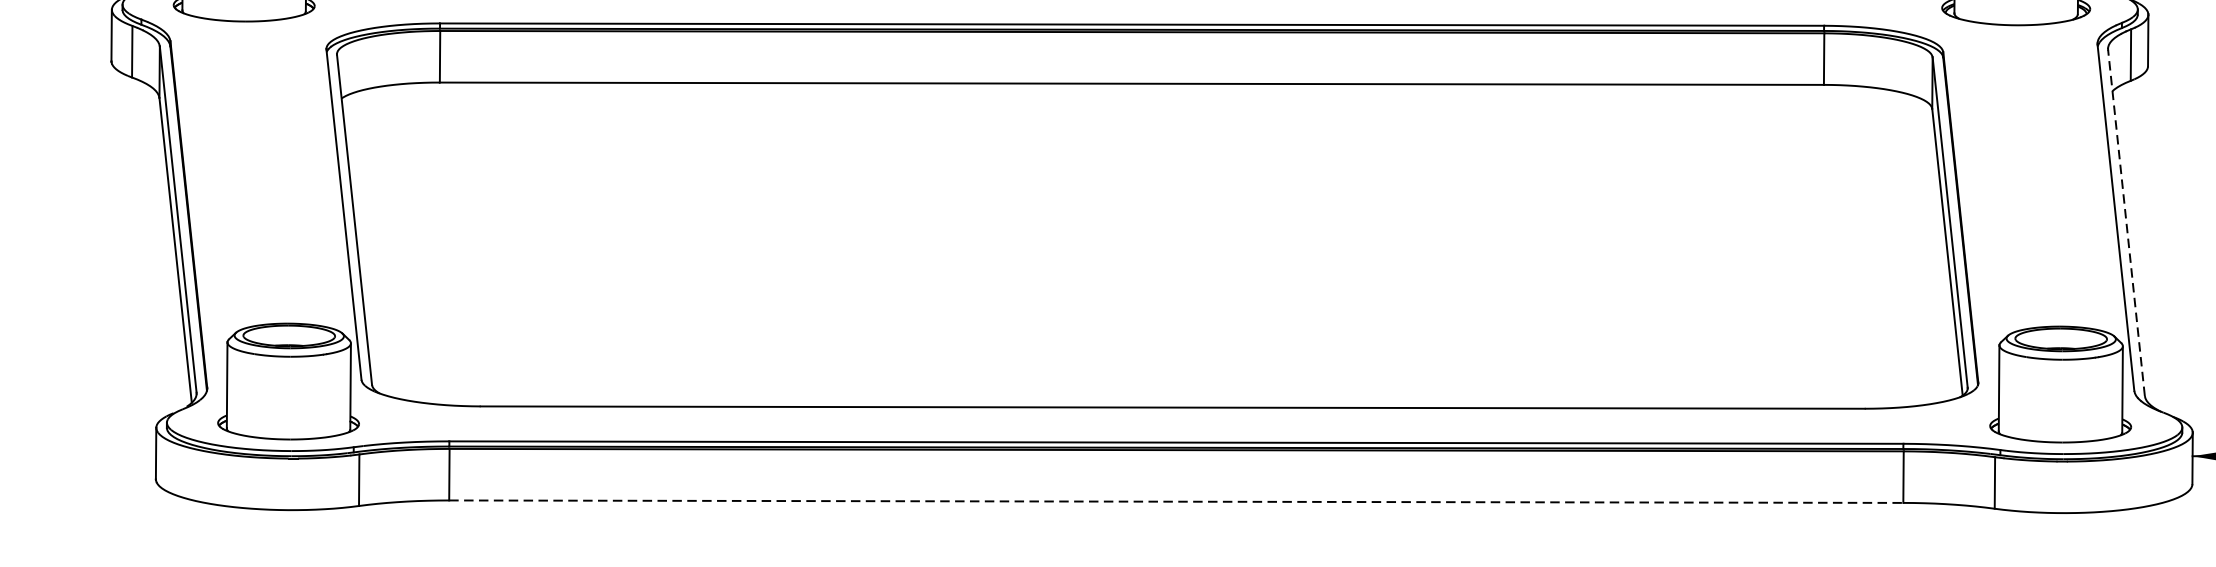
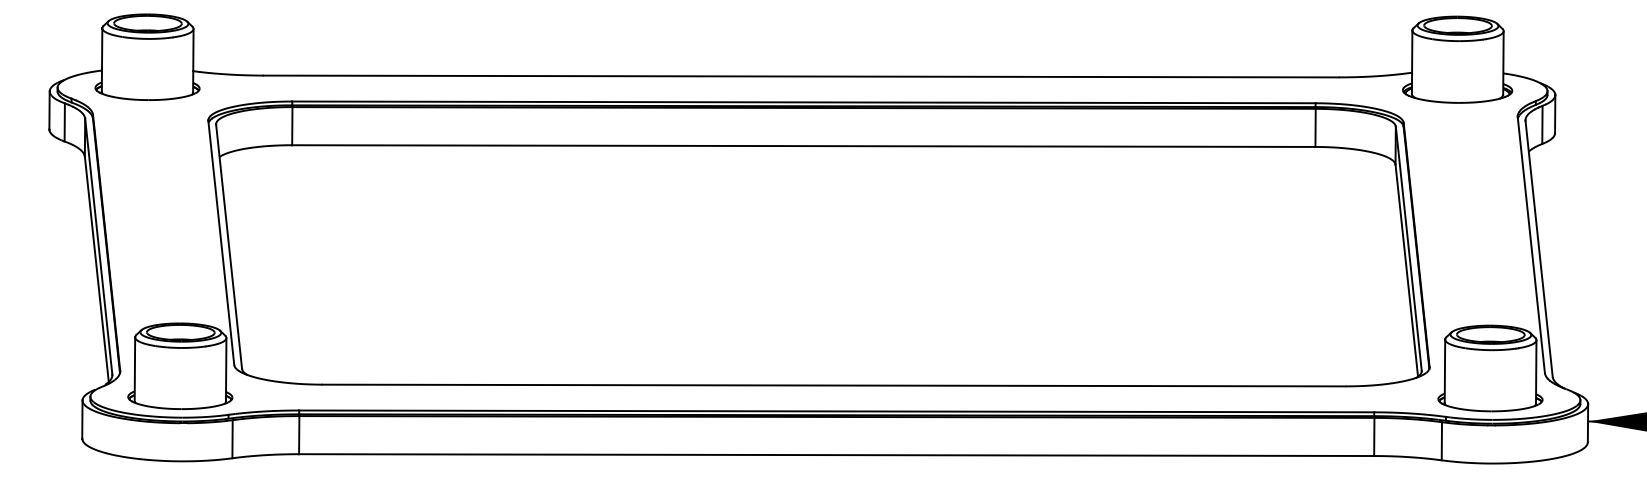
line: (2126, 222) -> (1539, 248), dashed -> solid
line: (1176, 502) -> (836, 455), dashed -> solid

